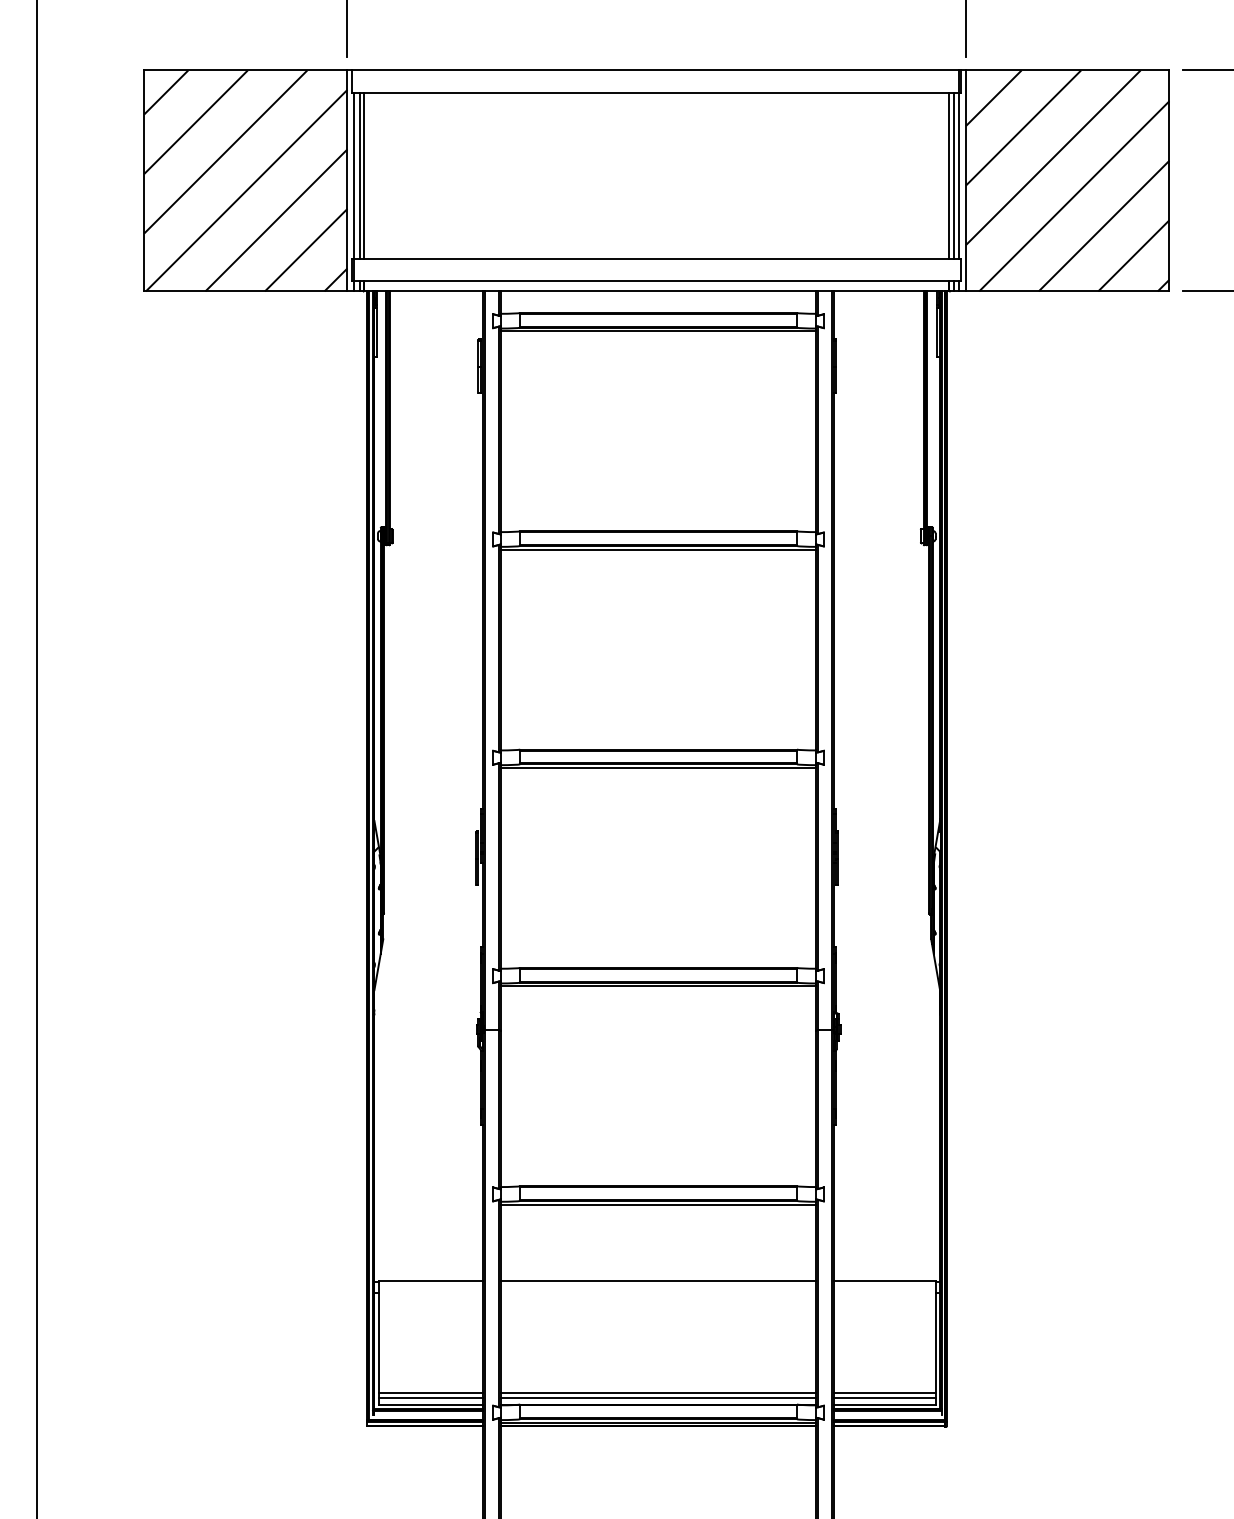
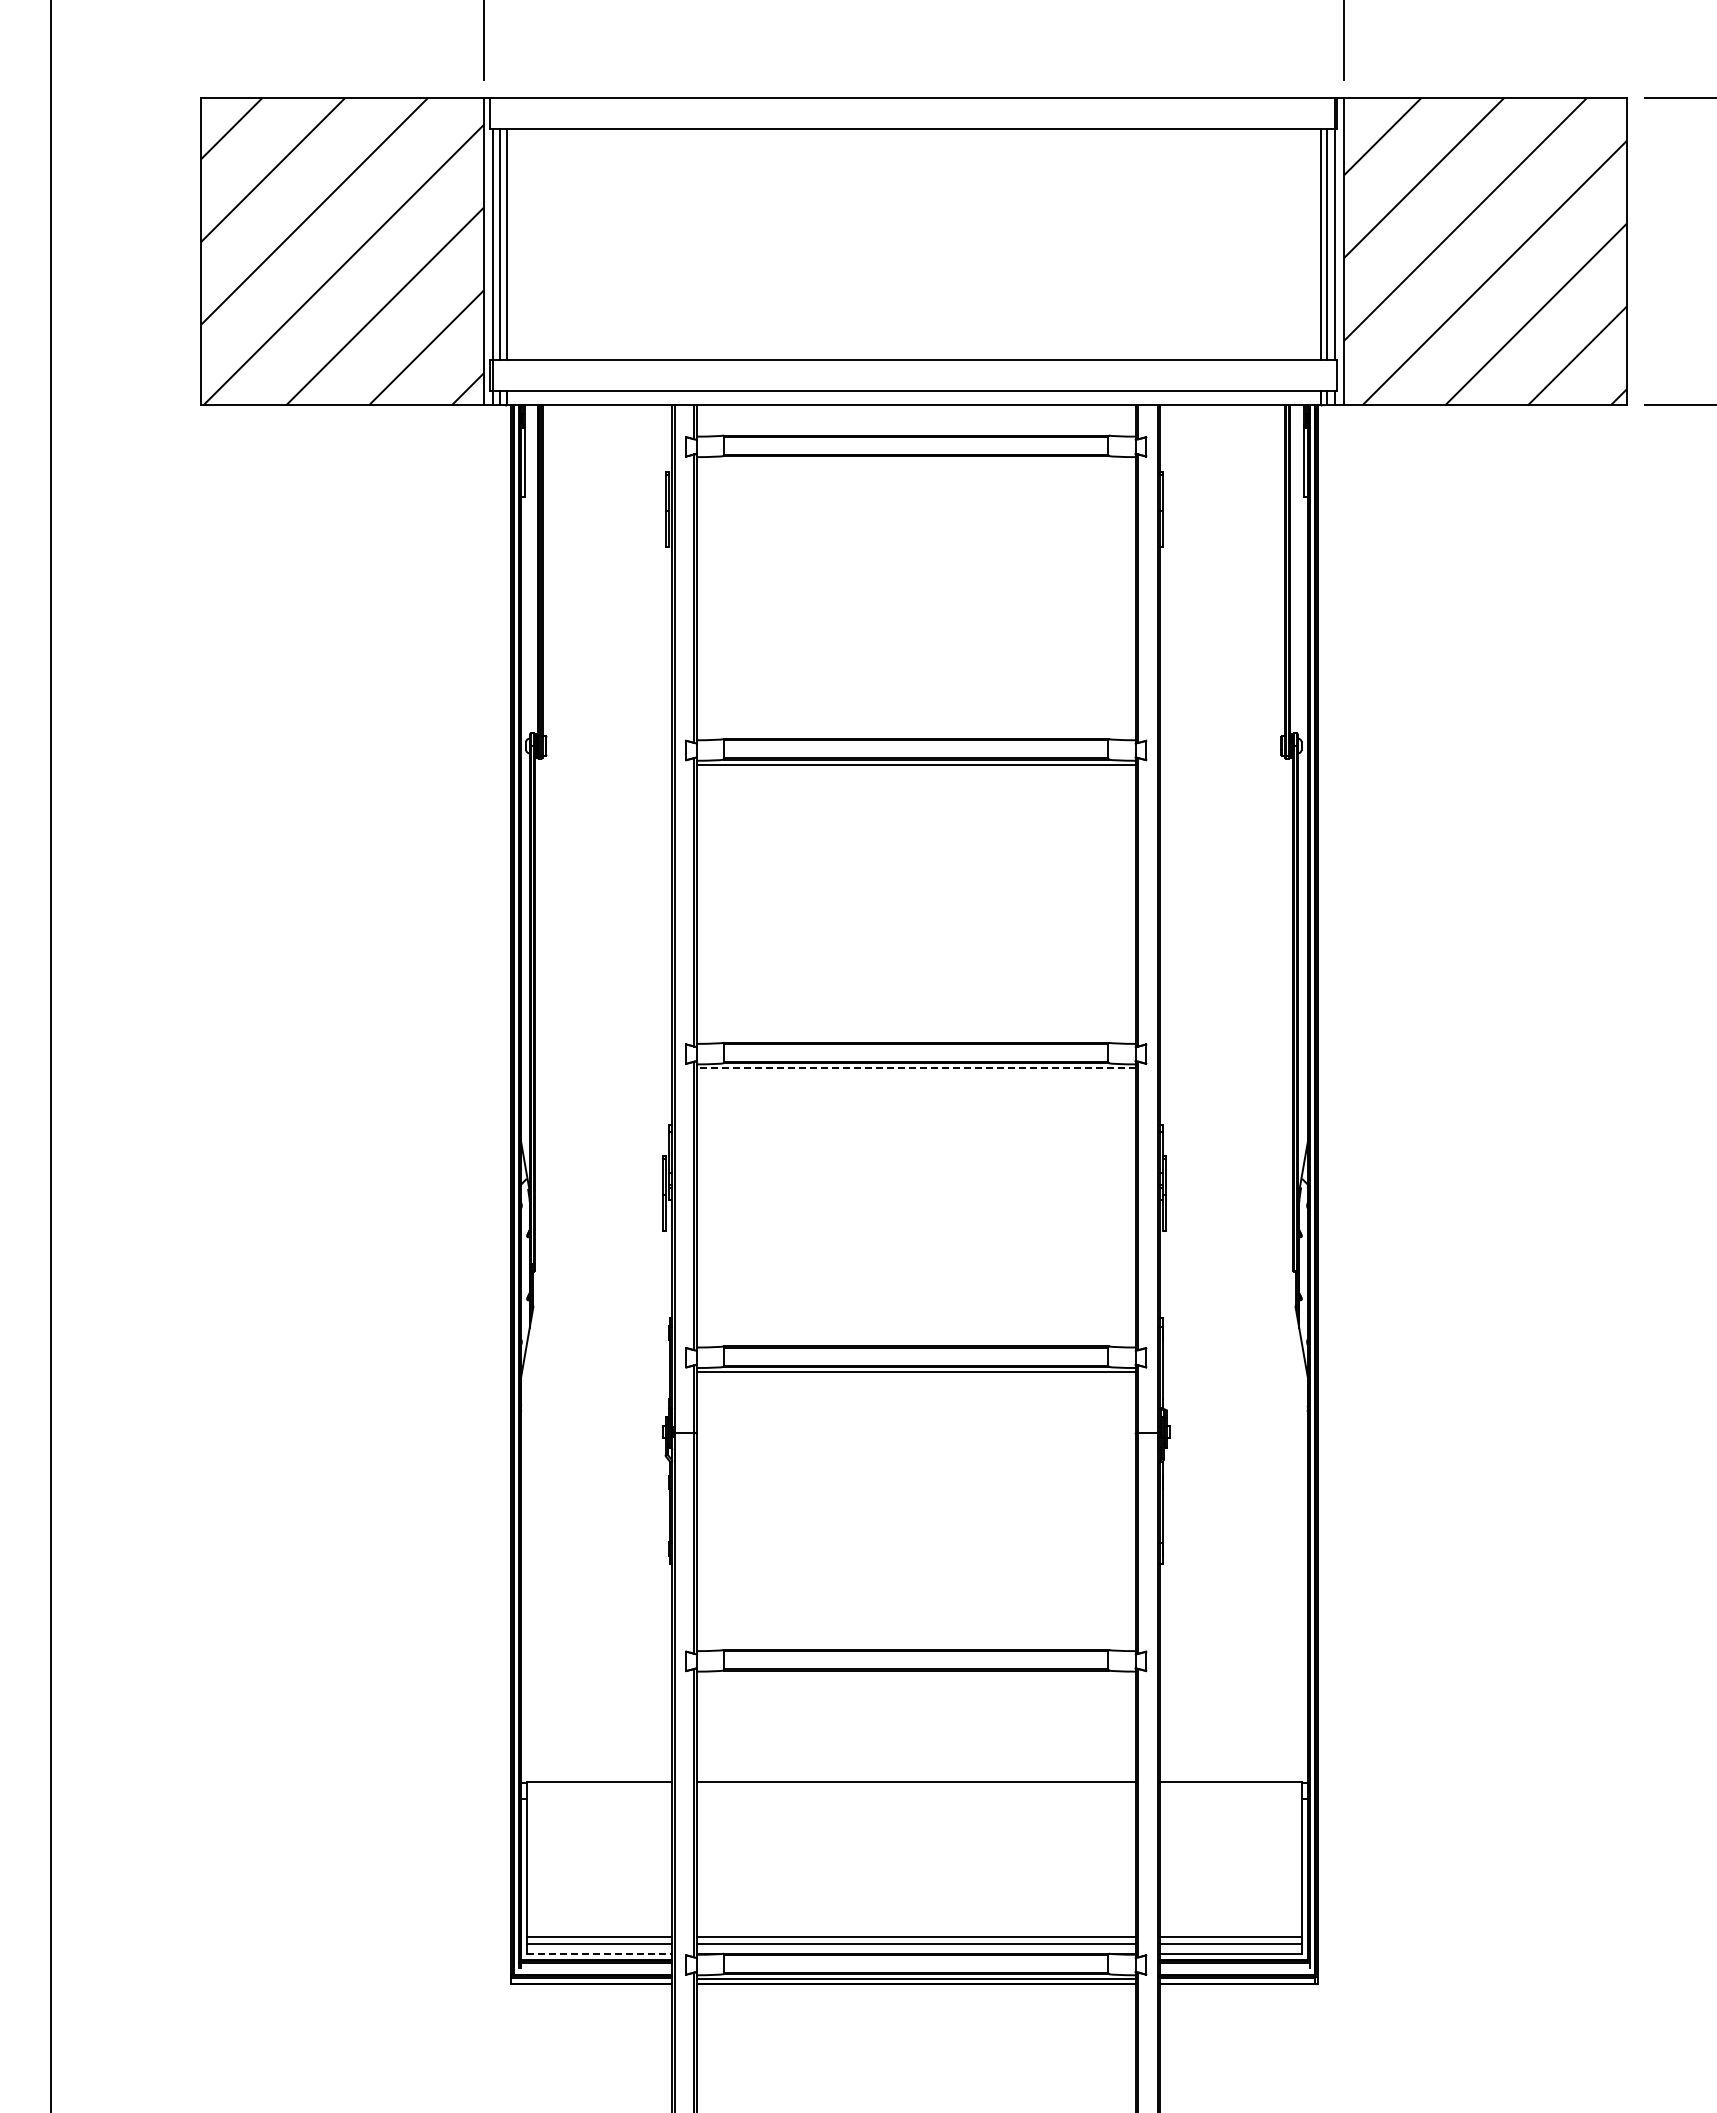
line: (657, 331) -> (915, 461), removed
line: (657, 768) -> (915, 1068), solid -> dashed
line: (657, 1204) -> (915, 1675), removed
line: (430, 1405) -> (599, 1954), solid -> dashed

